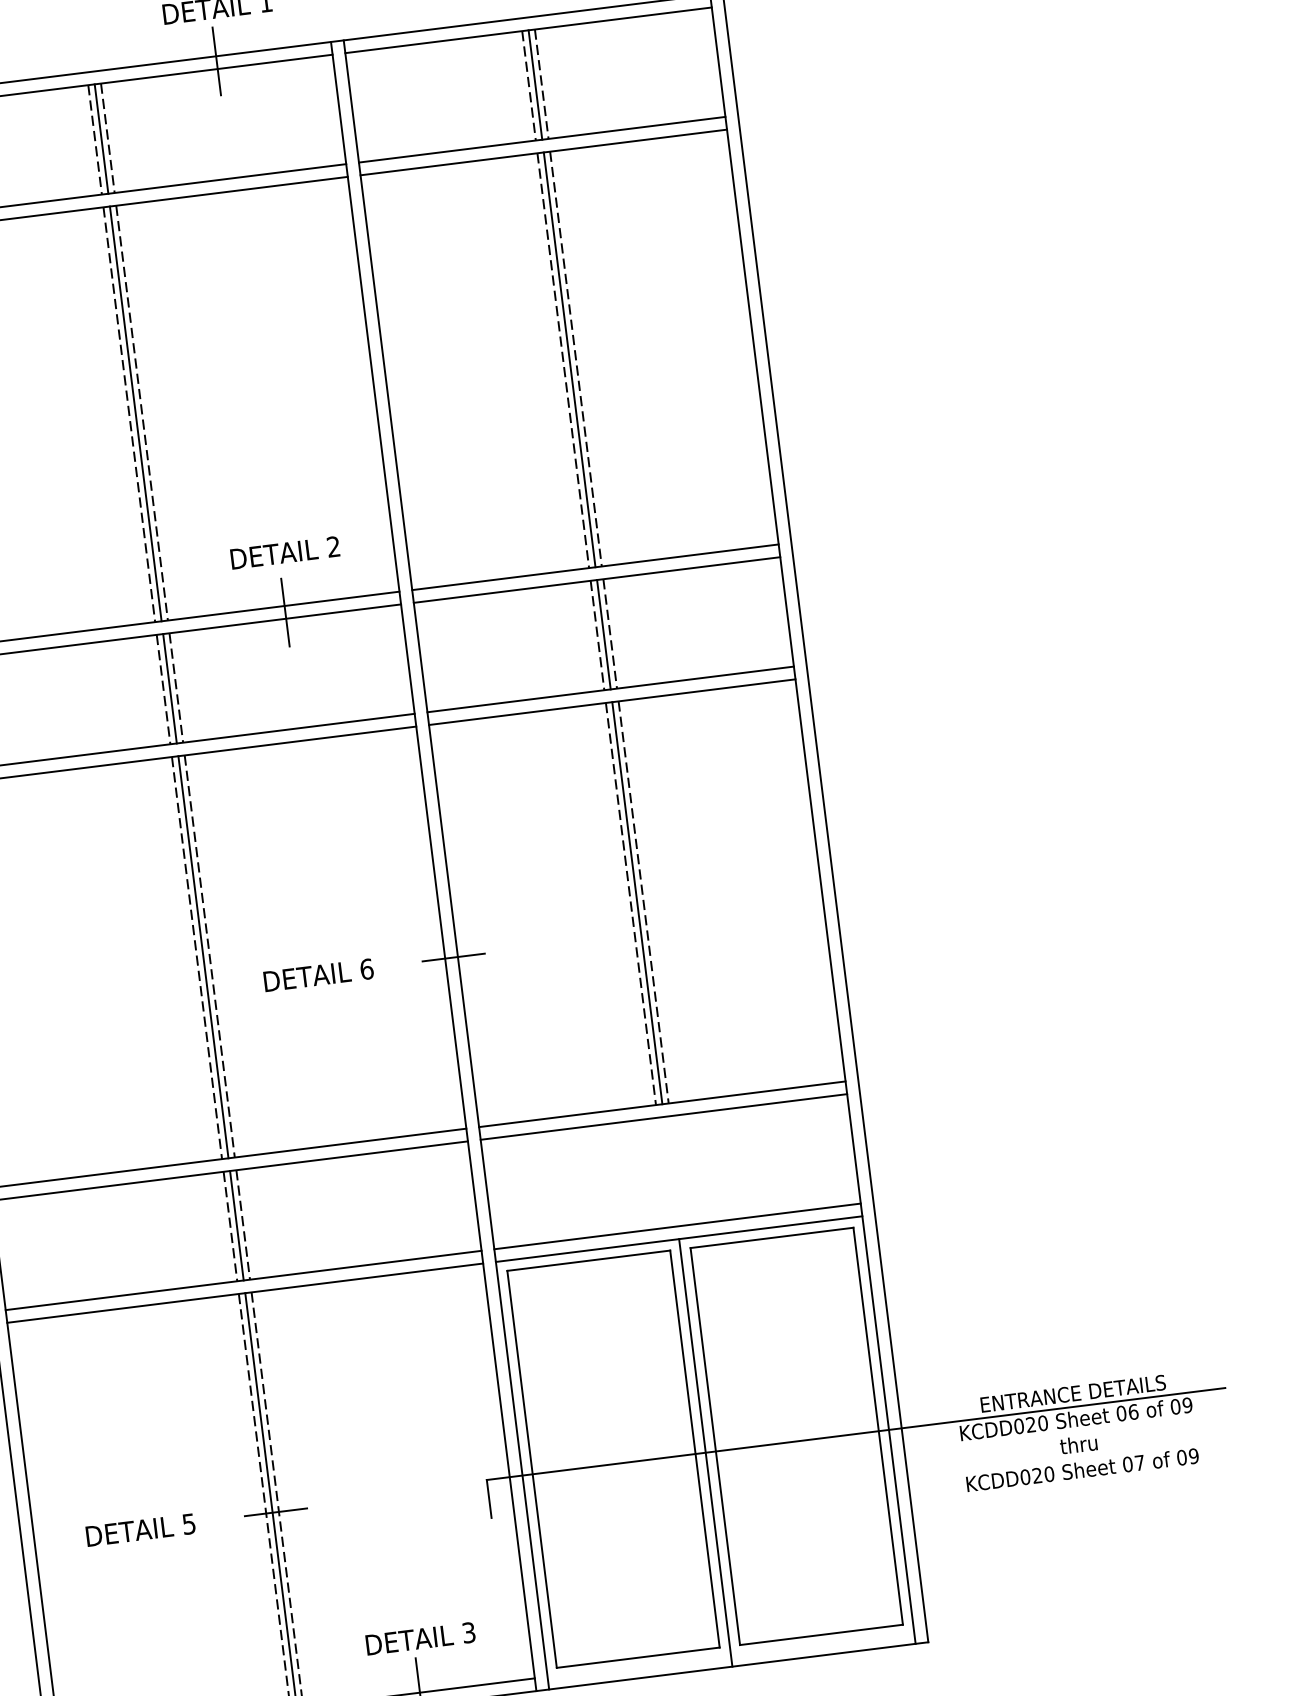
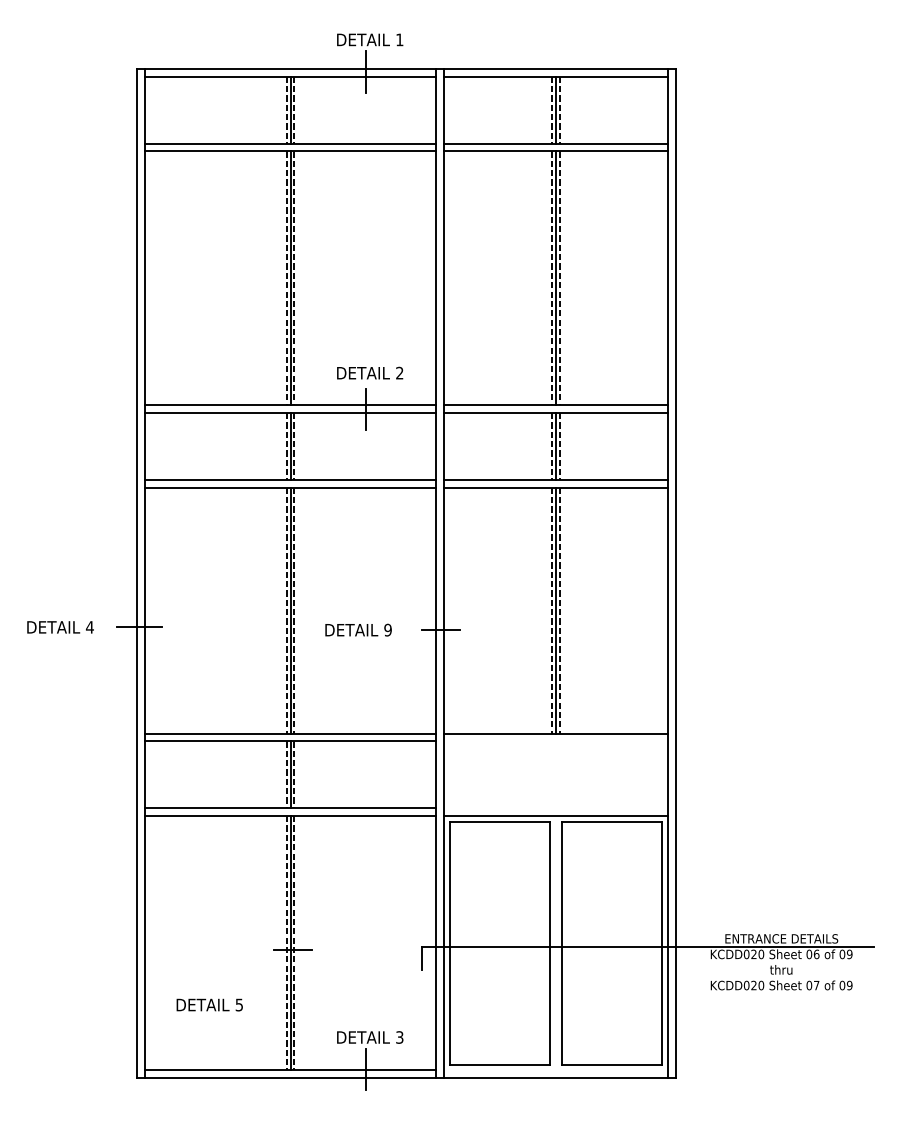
text: (365, 968) -> (387, 629), 6 -> 9
line: (663, 1117) -> (555, 741), removed
line: (676, 1226) -> (555, 808), removed
line: (704, 1452) -> (555, 946), removed
text: (140, 1529) -> (209, 1004), moved

